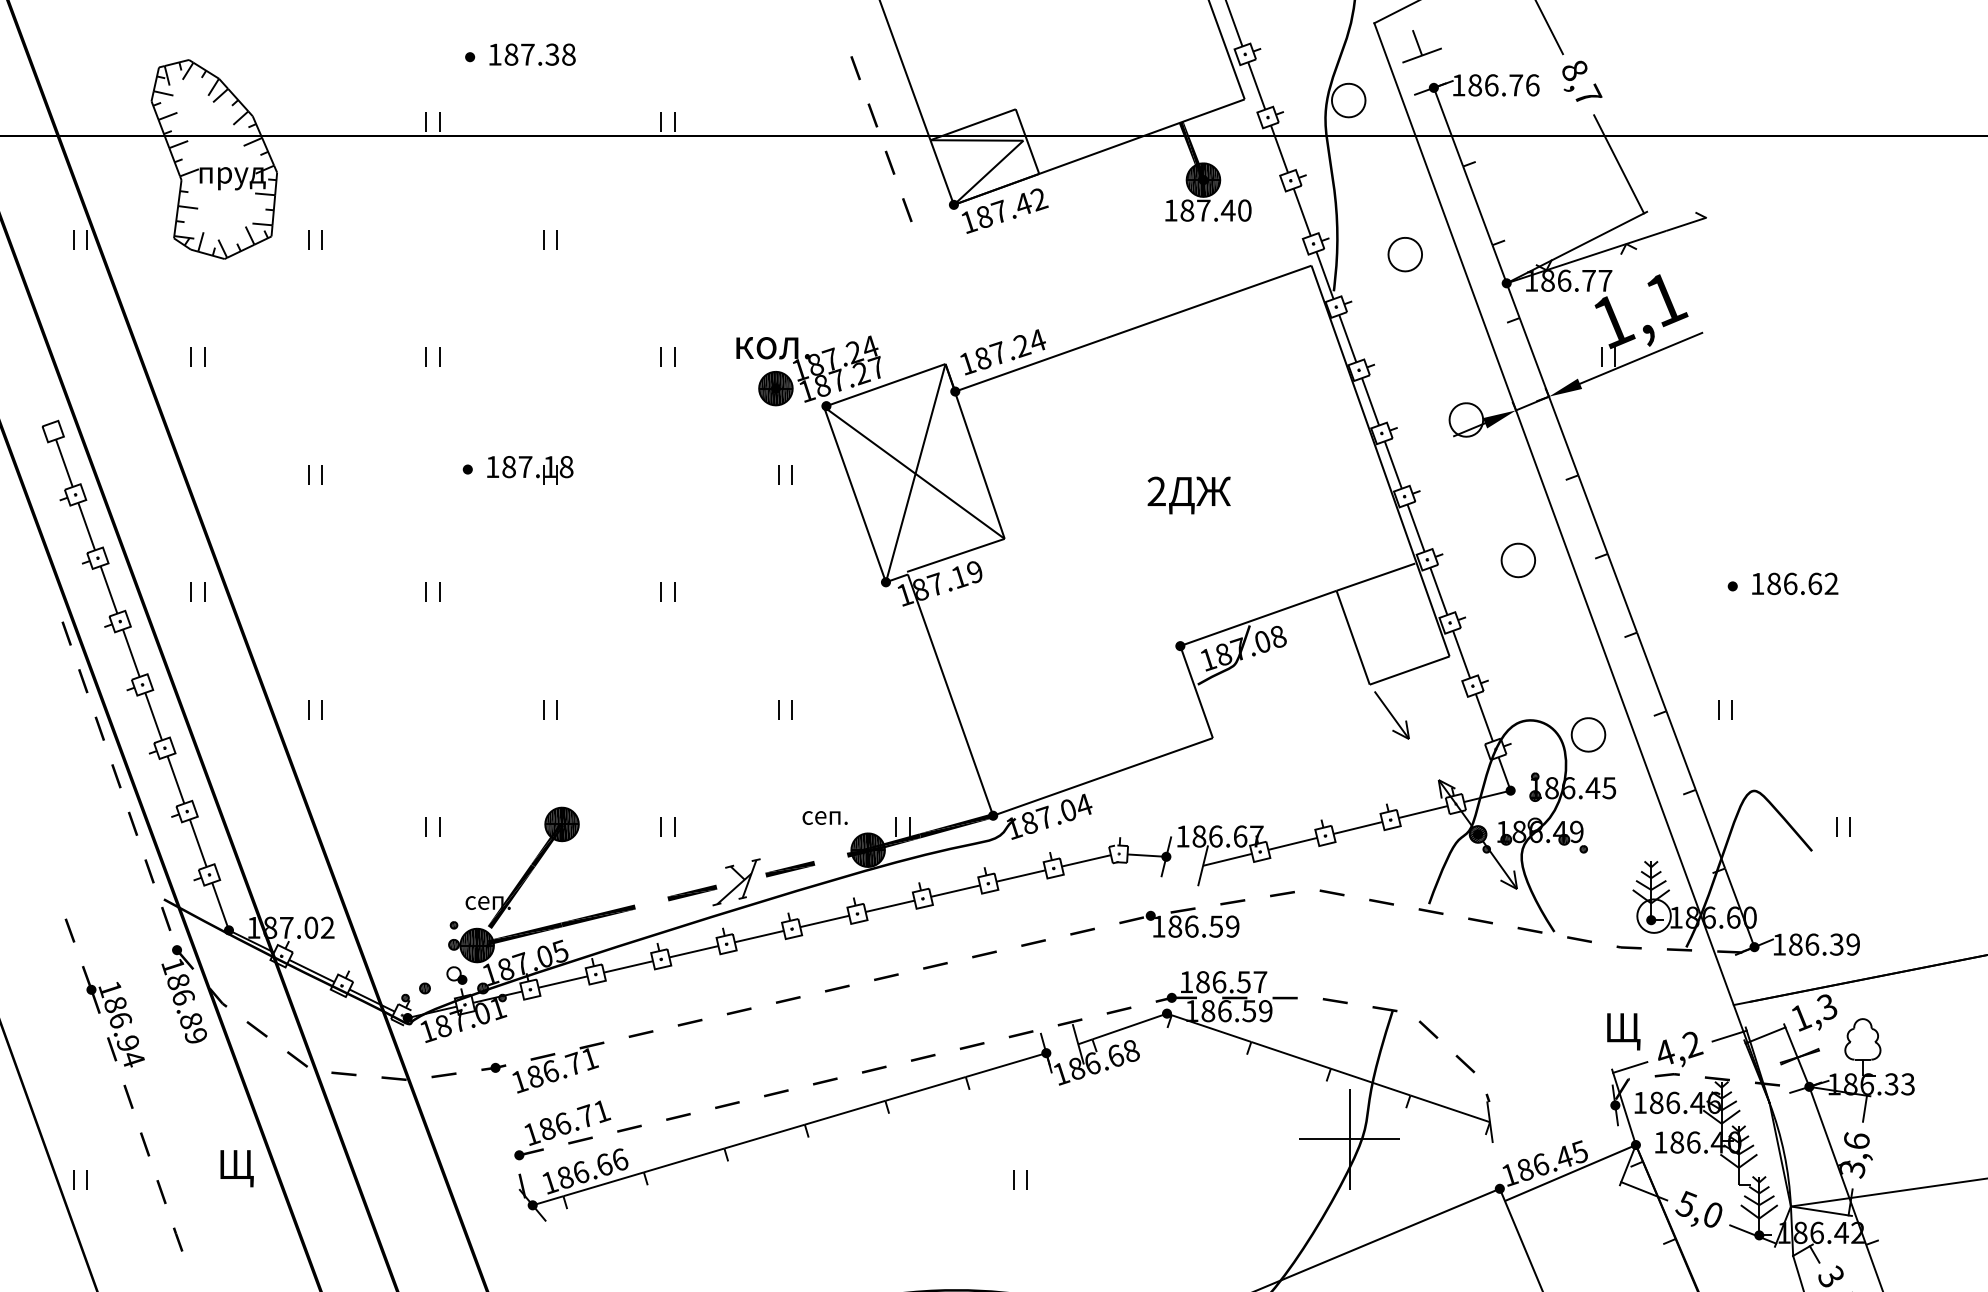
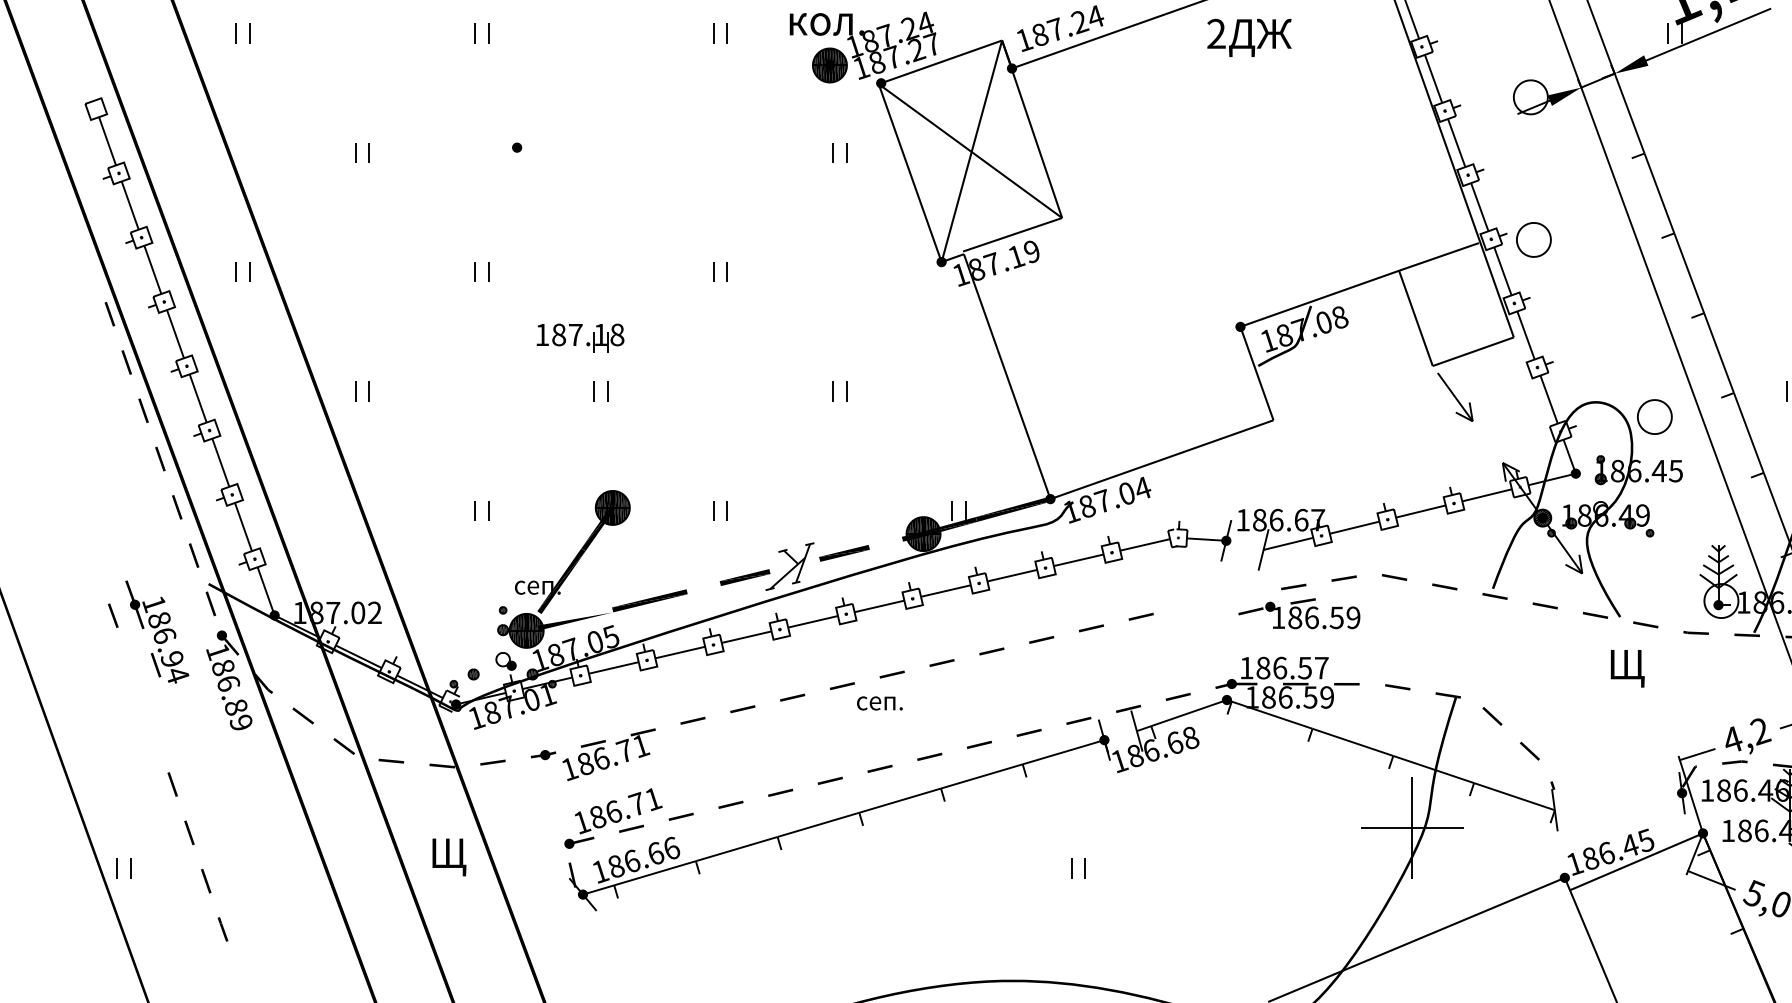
part: (530, 470) -> (580, 338), moved
text: (1188, 495) -> (1248, 37), moved
part: (1518, 560) -> (1534, 239), moved
text: (824, 817) -> (879, 702), moved
text: (1179, 922) -> (1299, 613), moved
fill: (524, 931) -> (574, 616), removed
text: (113, 1016) -> (157, 631), moved
text: (1623, 1031) -> (1627, 668), moved
text: (236, 1168) -> (448, 857), moved

